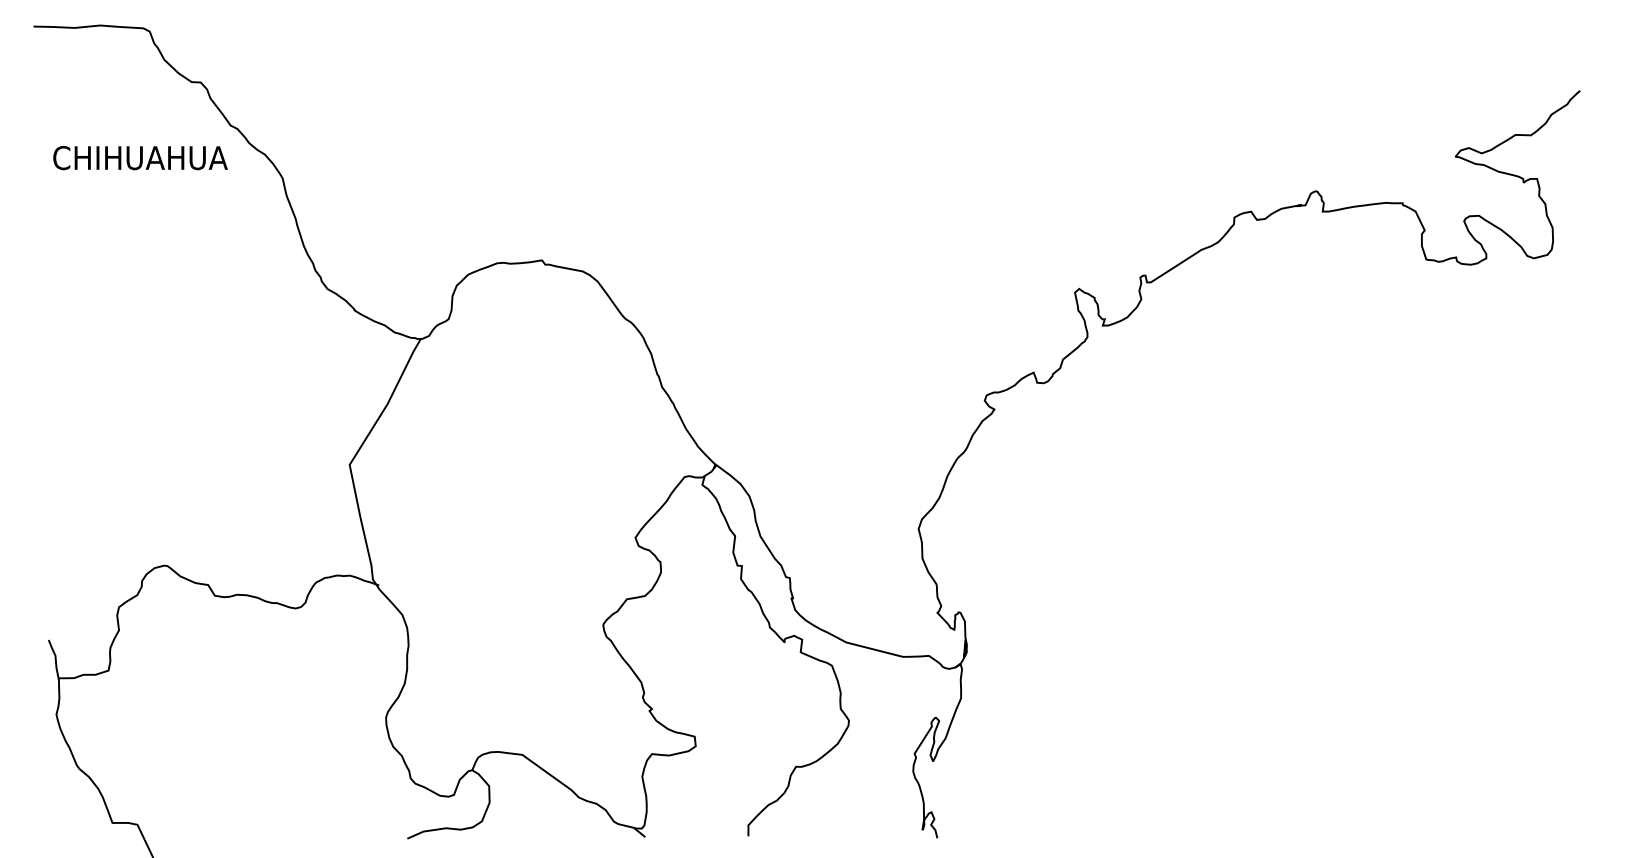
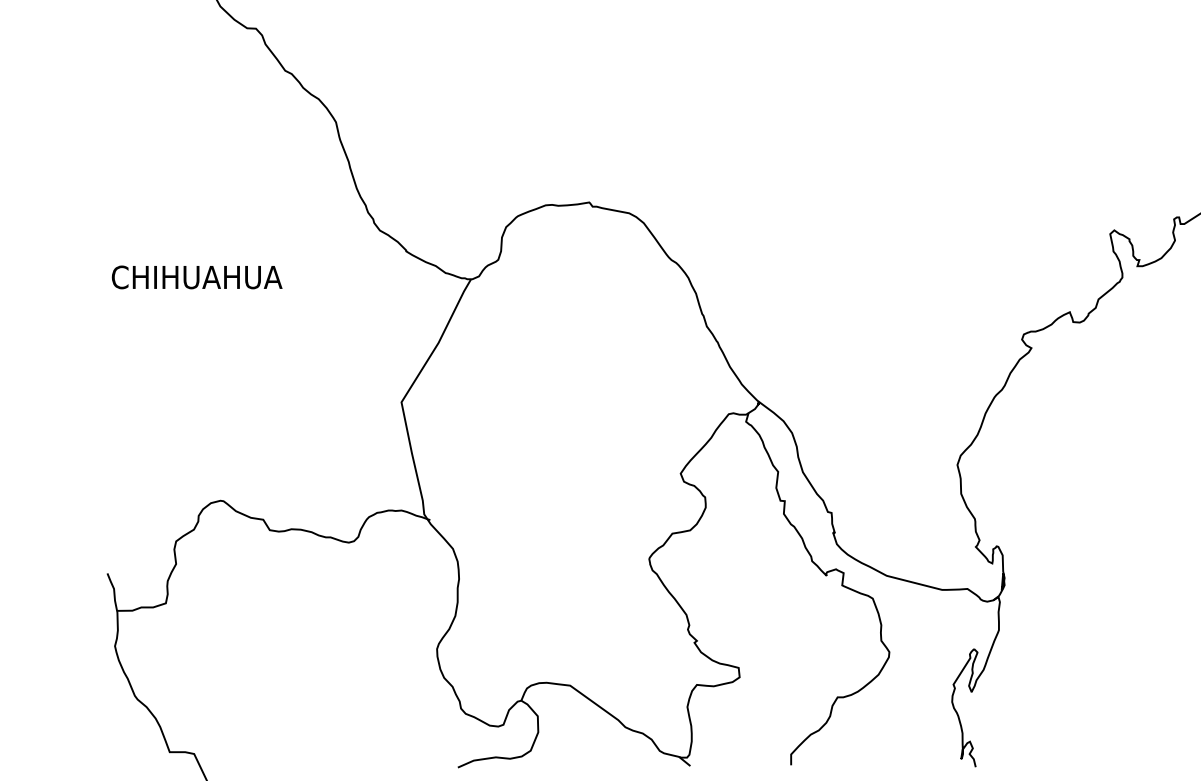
text: (140, 158) -> (197, 277), moved

